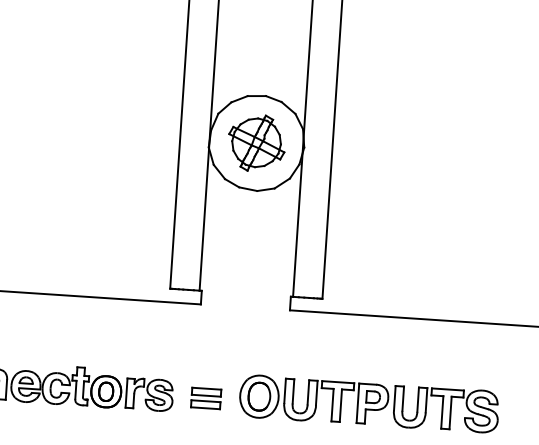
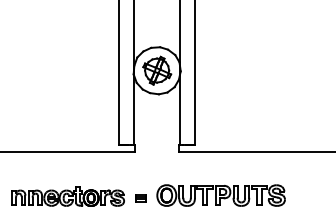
part: (205, 397) -> (140, 197), size x0.7

